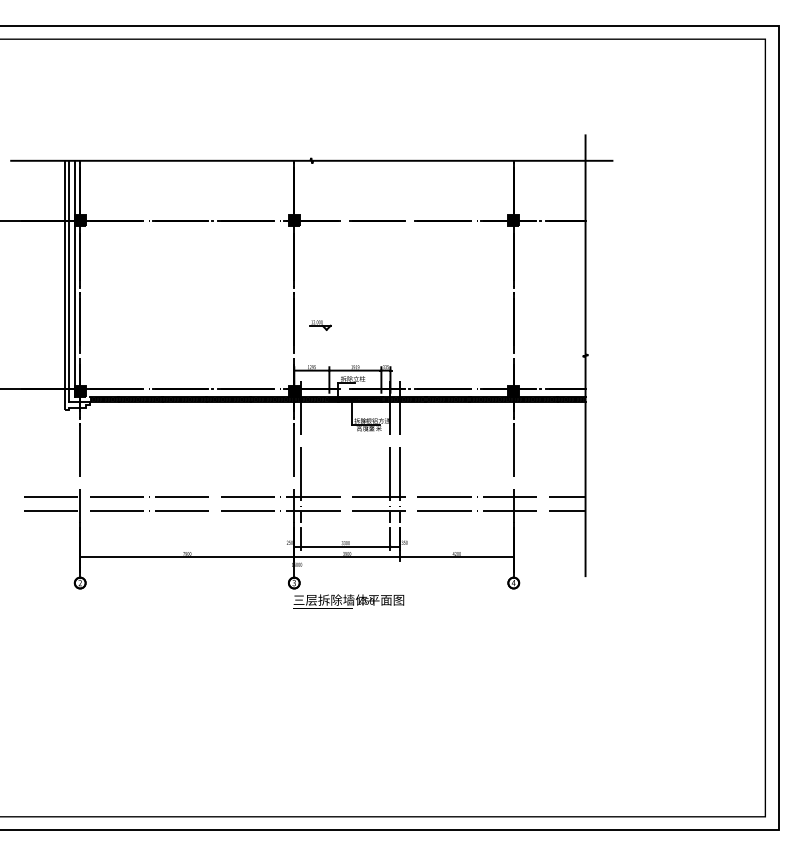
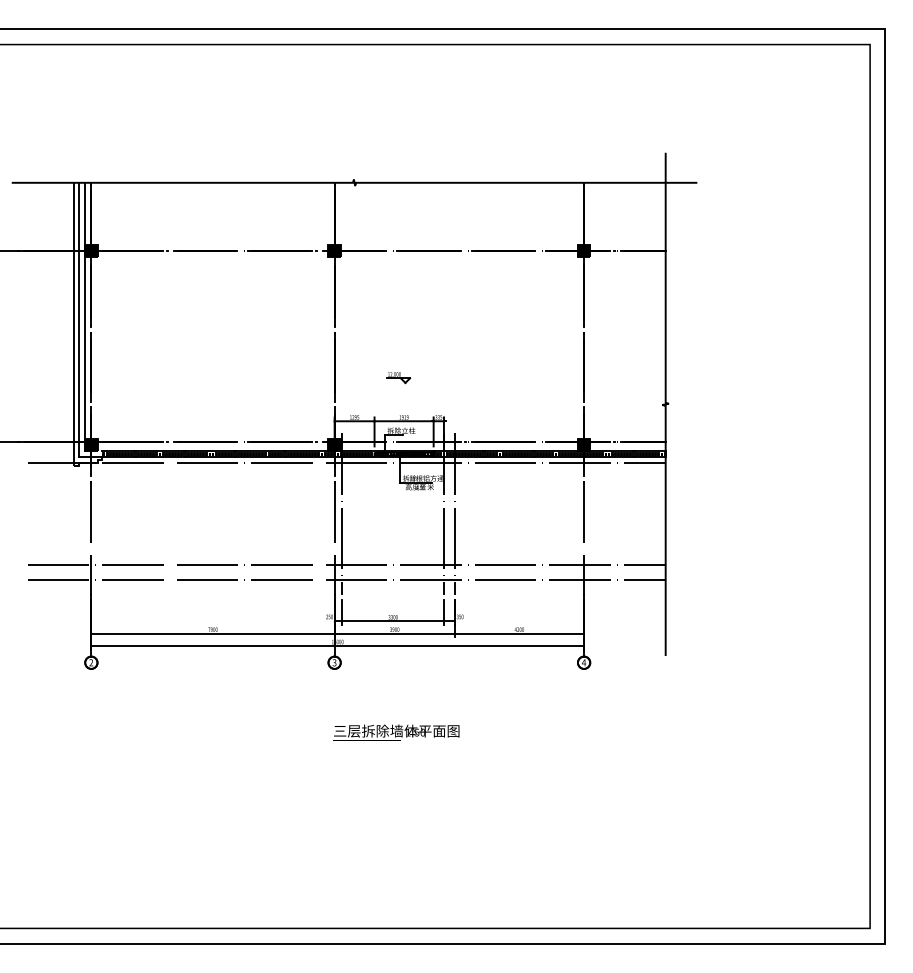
part: (320, 325) -> (398, 378), moved
line: (304, 407) -> (346, 463), added
line: (296, 567) -> (337, 645), added
text: (348, 601) -> (396, 732), moved

